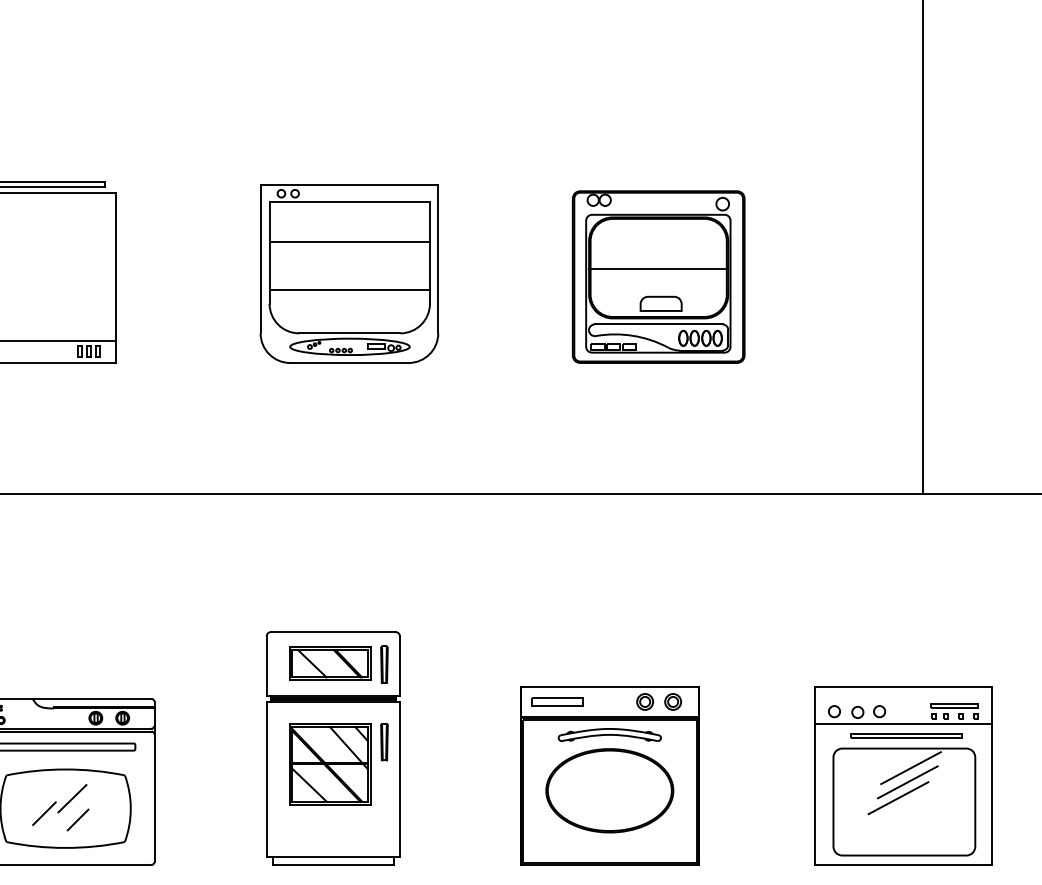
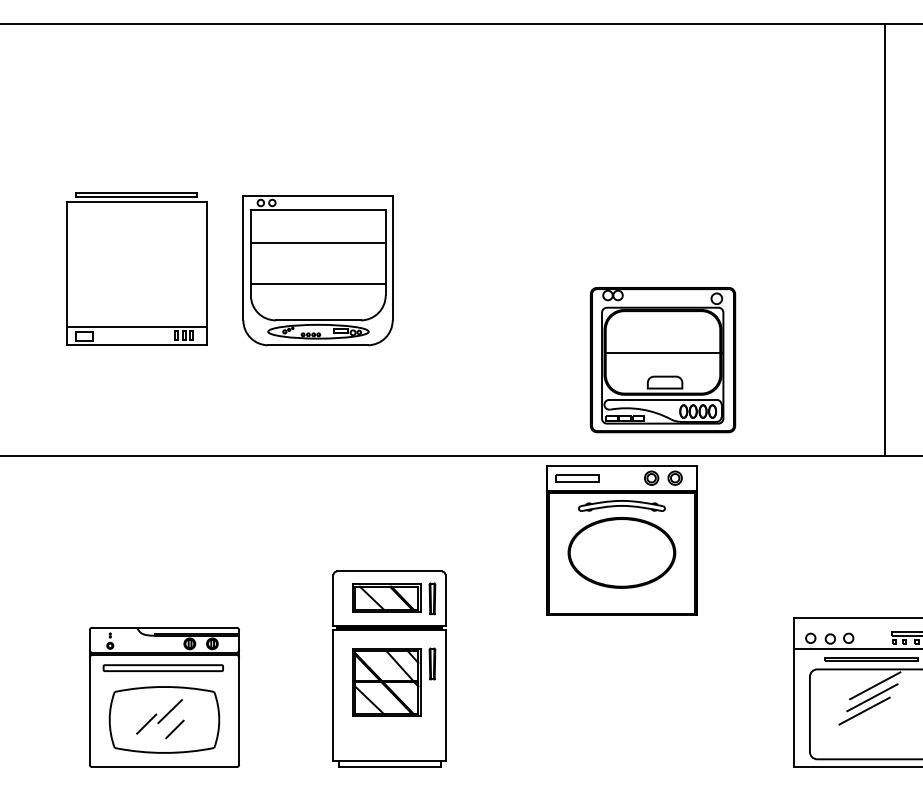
part: (348, 274) -> (317, 270), moved
part: (659, 277) -> (663, 360), moved
part: (609, 776) -> (621, 540), moved

